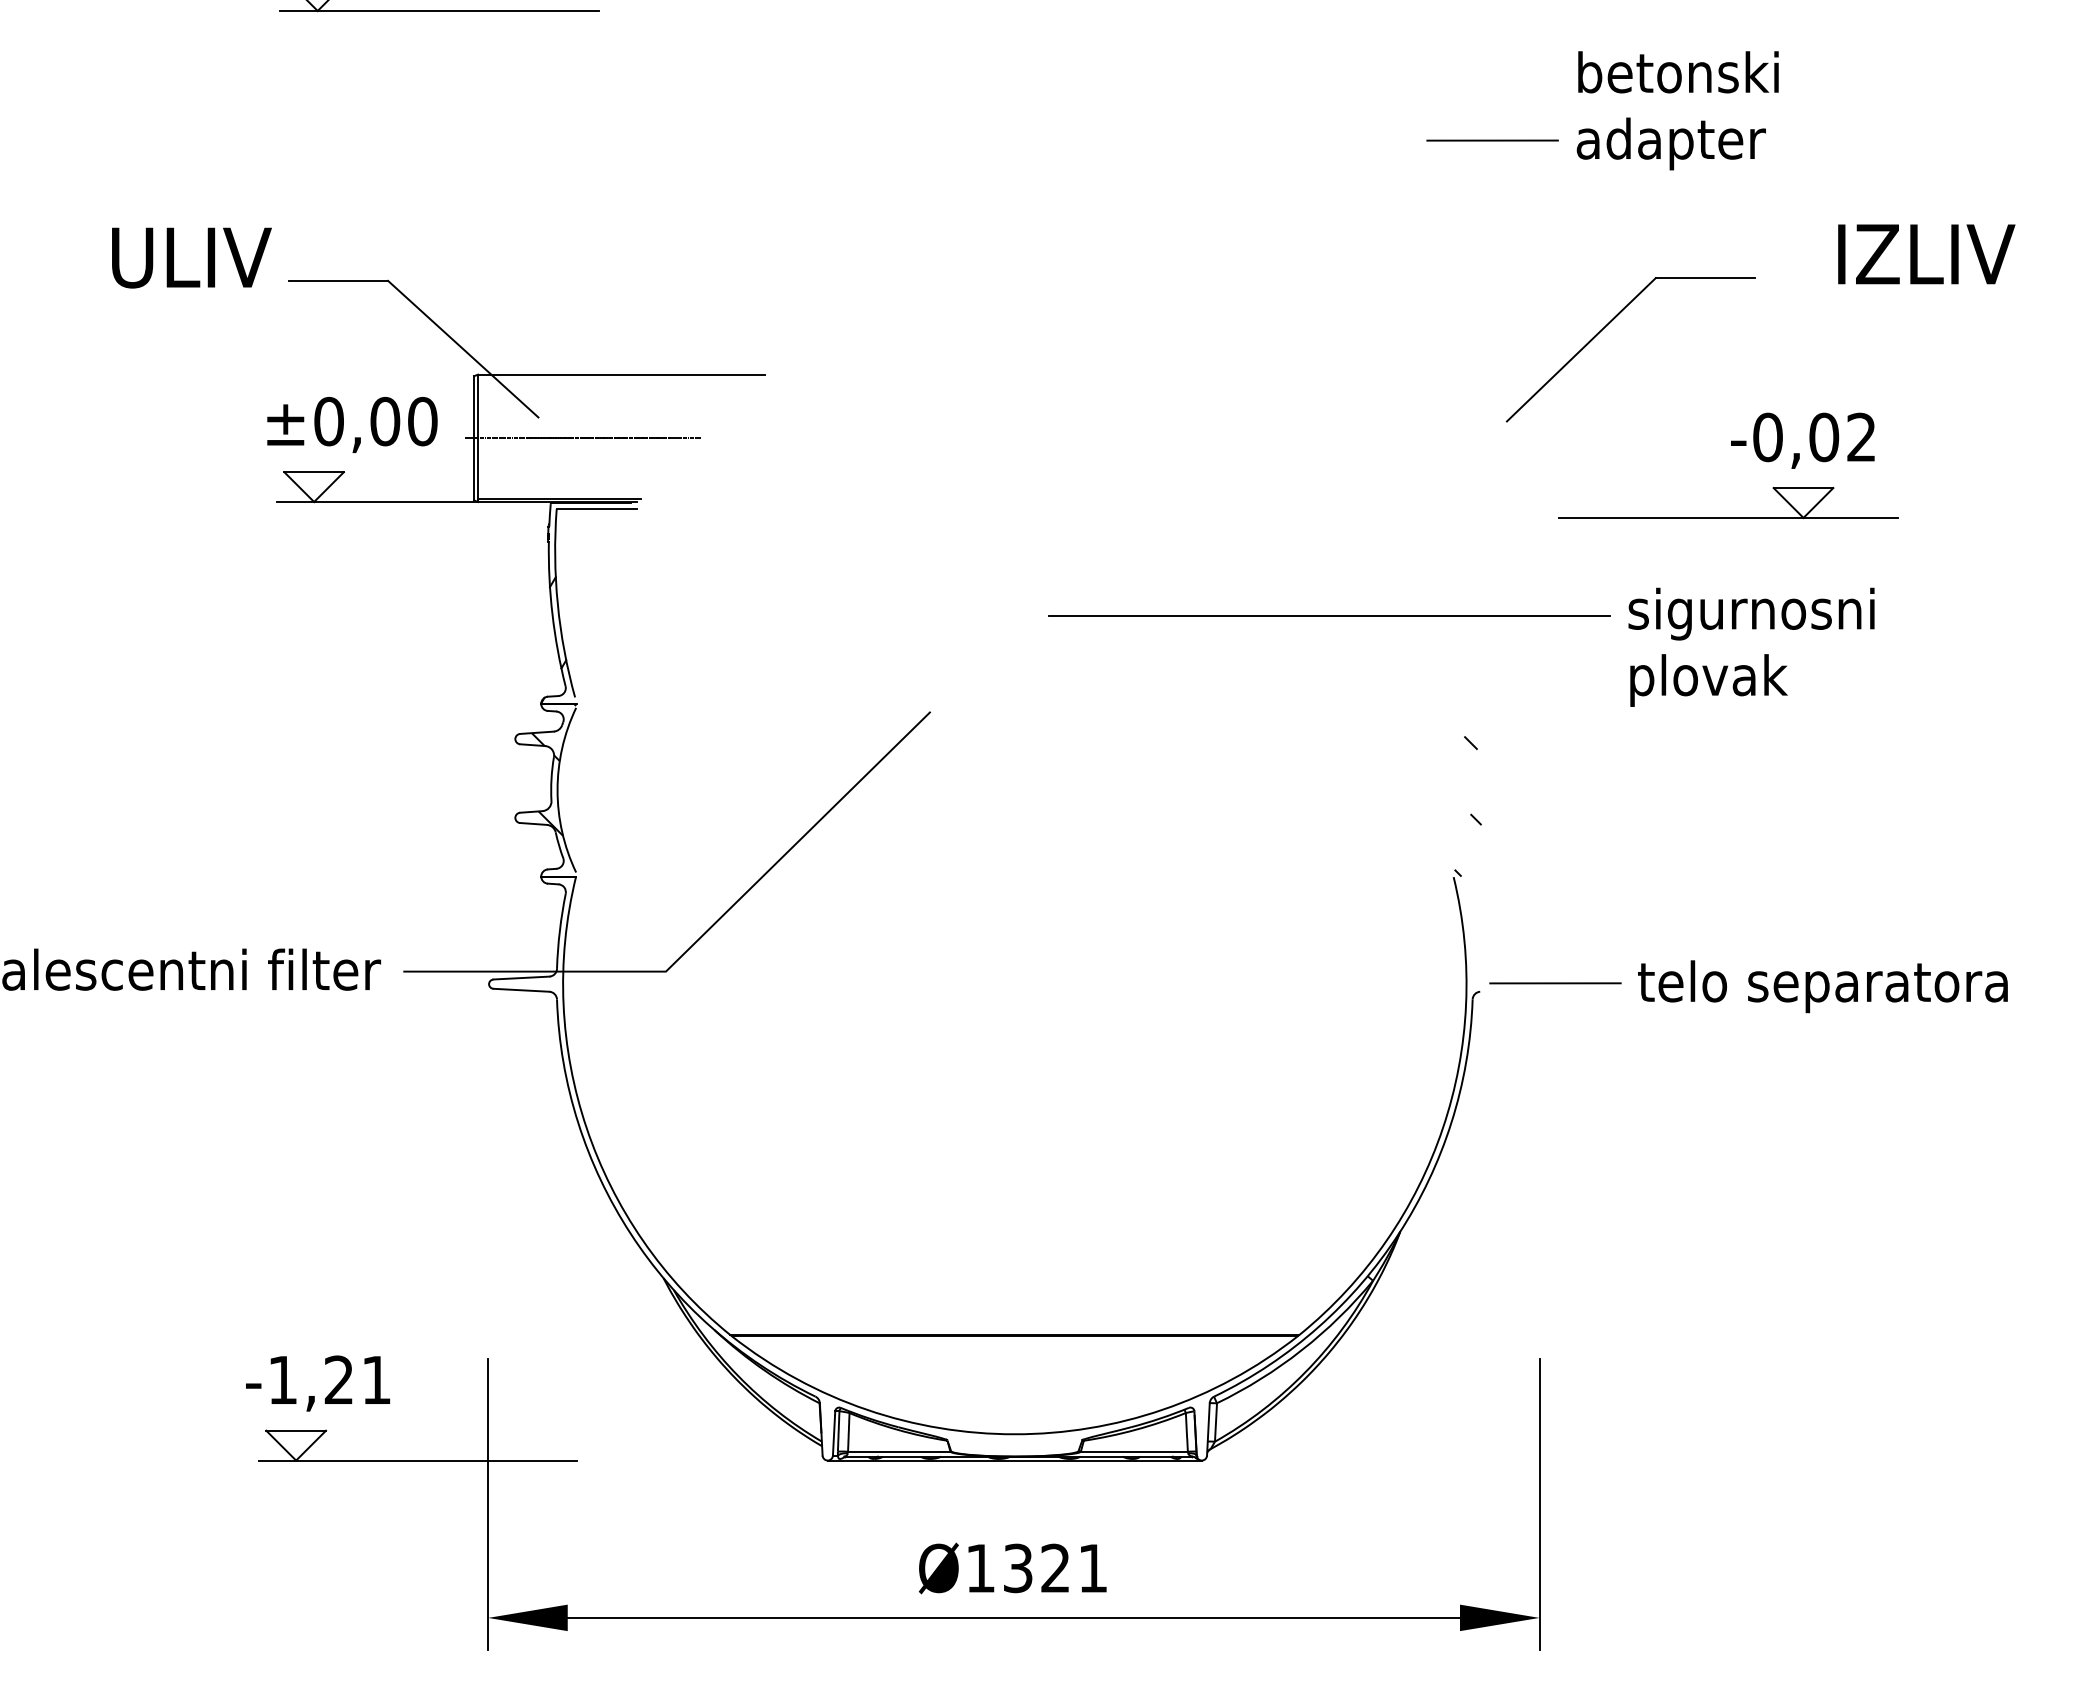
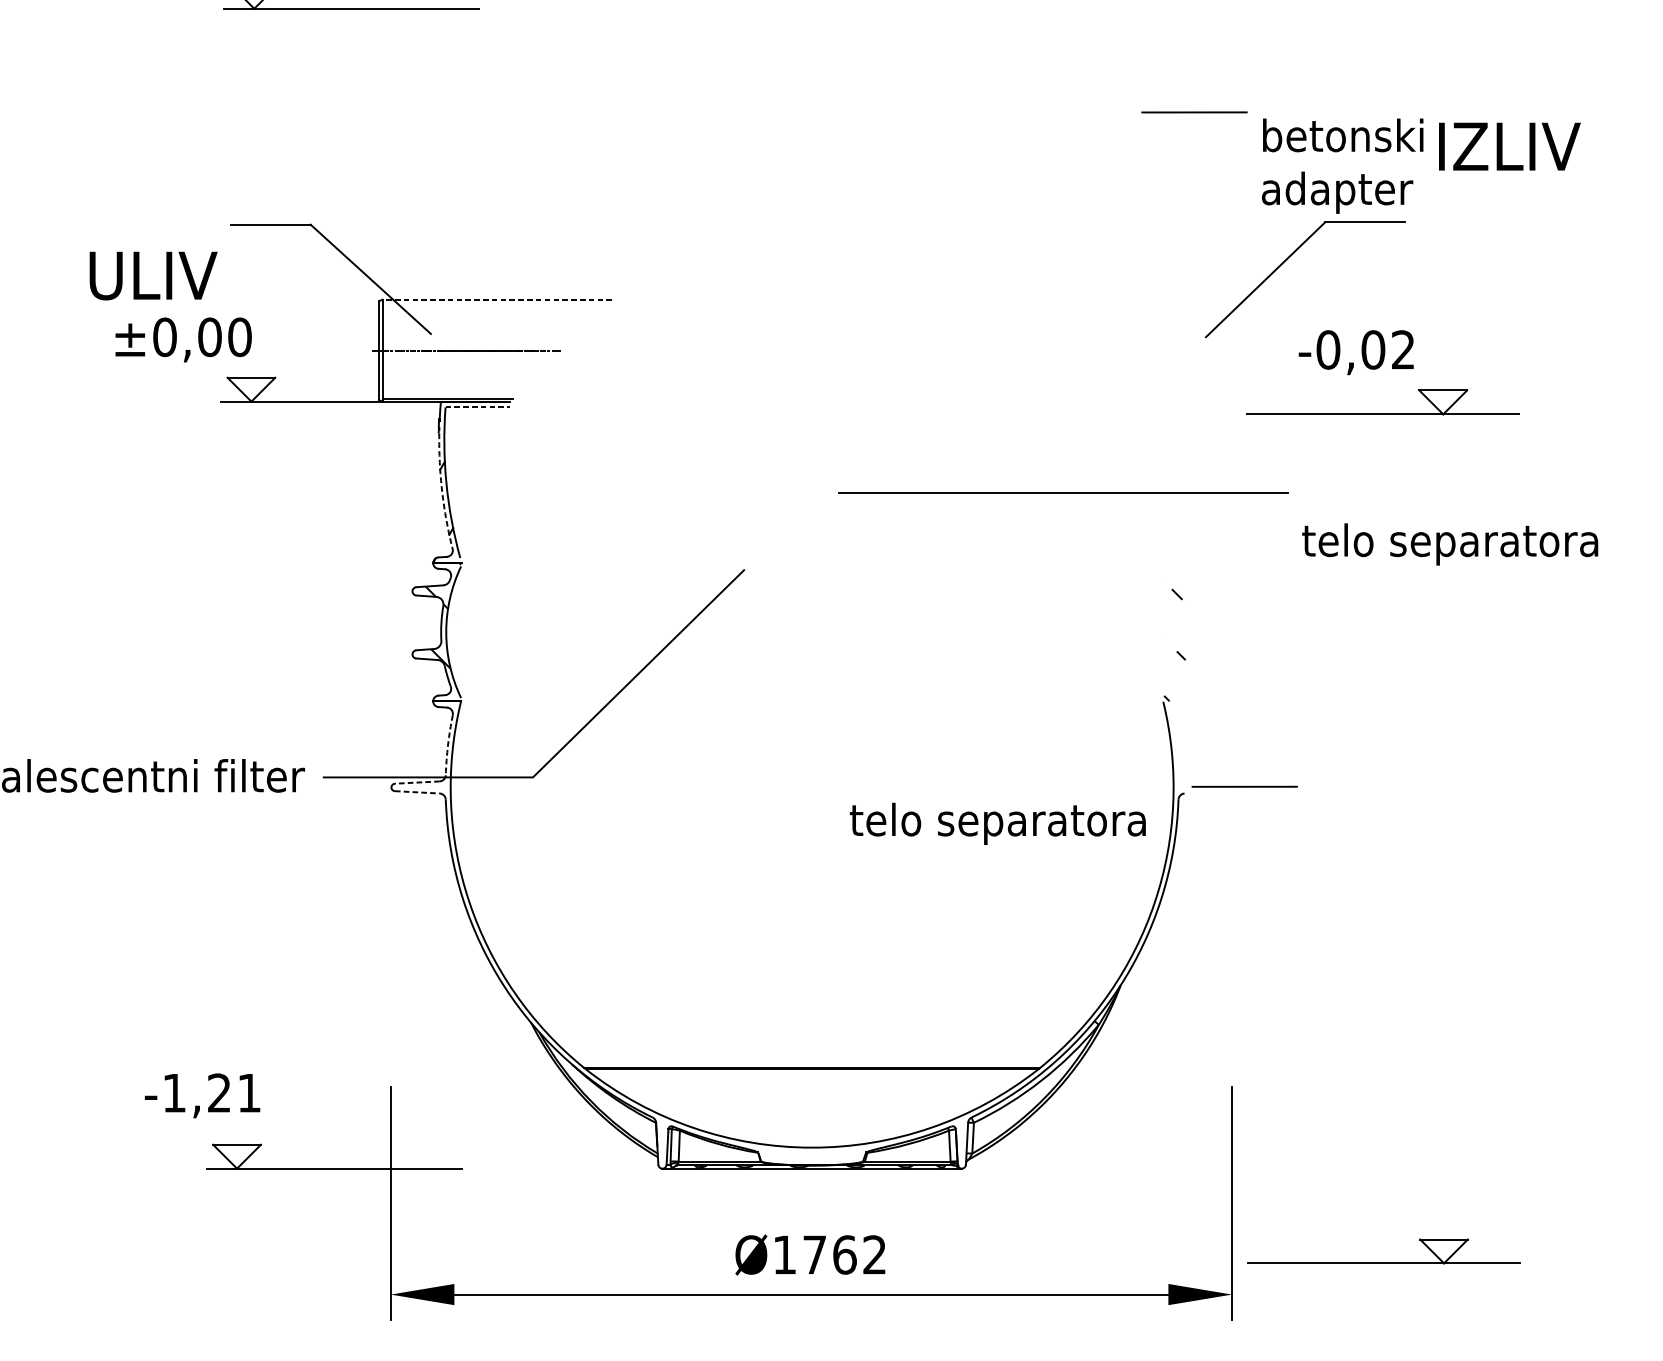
text: (1677, 110) -> (1342, 165), moved
text: (1926, 254) -> (1509, 146), moved
text: (191, 257) -> (153, 275), moved
line: (620, 374) -> (496, 299), solid -> dashed
text: (352, 424) -> (183, 339), moved
text: (1802, 440) -> (1356, 352), moved
line: (597, 509) -> (478, 407), solid -> dashed
arc: (552, 614) -> (442, 491), solid -> dashed
text: (1812, 646) -> (1450, 517), sigurnosni plovak -> telo separatora
arc: (559, 931) -> (447, 745), solid -> dashed
line: (520, 978) -> (416, 782), solid -> dashed
text: (1822, 986) -> (997, 823), moved
line: (521, 990) -> (417, 792), solid -> dashed
text: (318, 1383) -> (202, 1095), moved
text: (1055, 1568) -> (844, 1255), Ø1321 -> Ø1762
part: (1729, 1578) -> (1384, 1263), added

